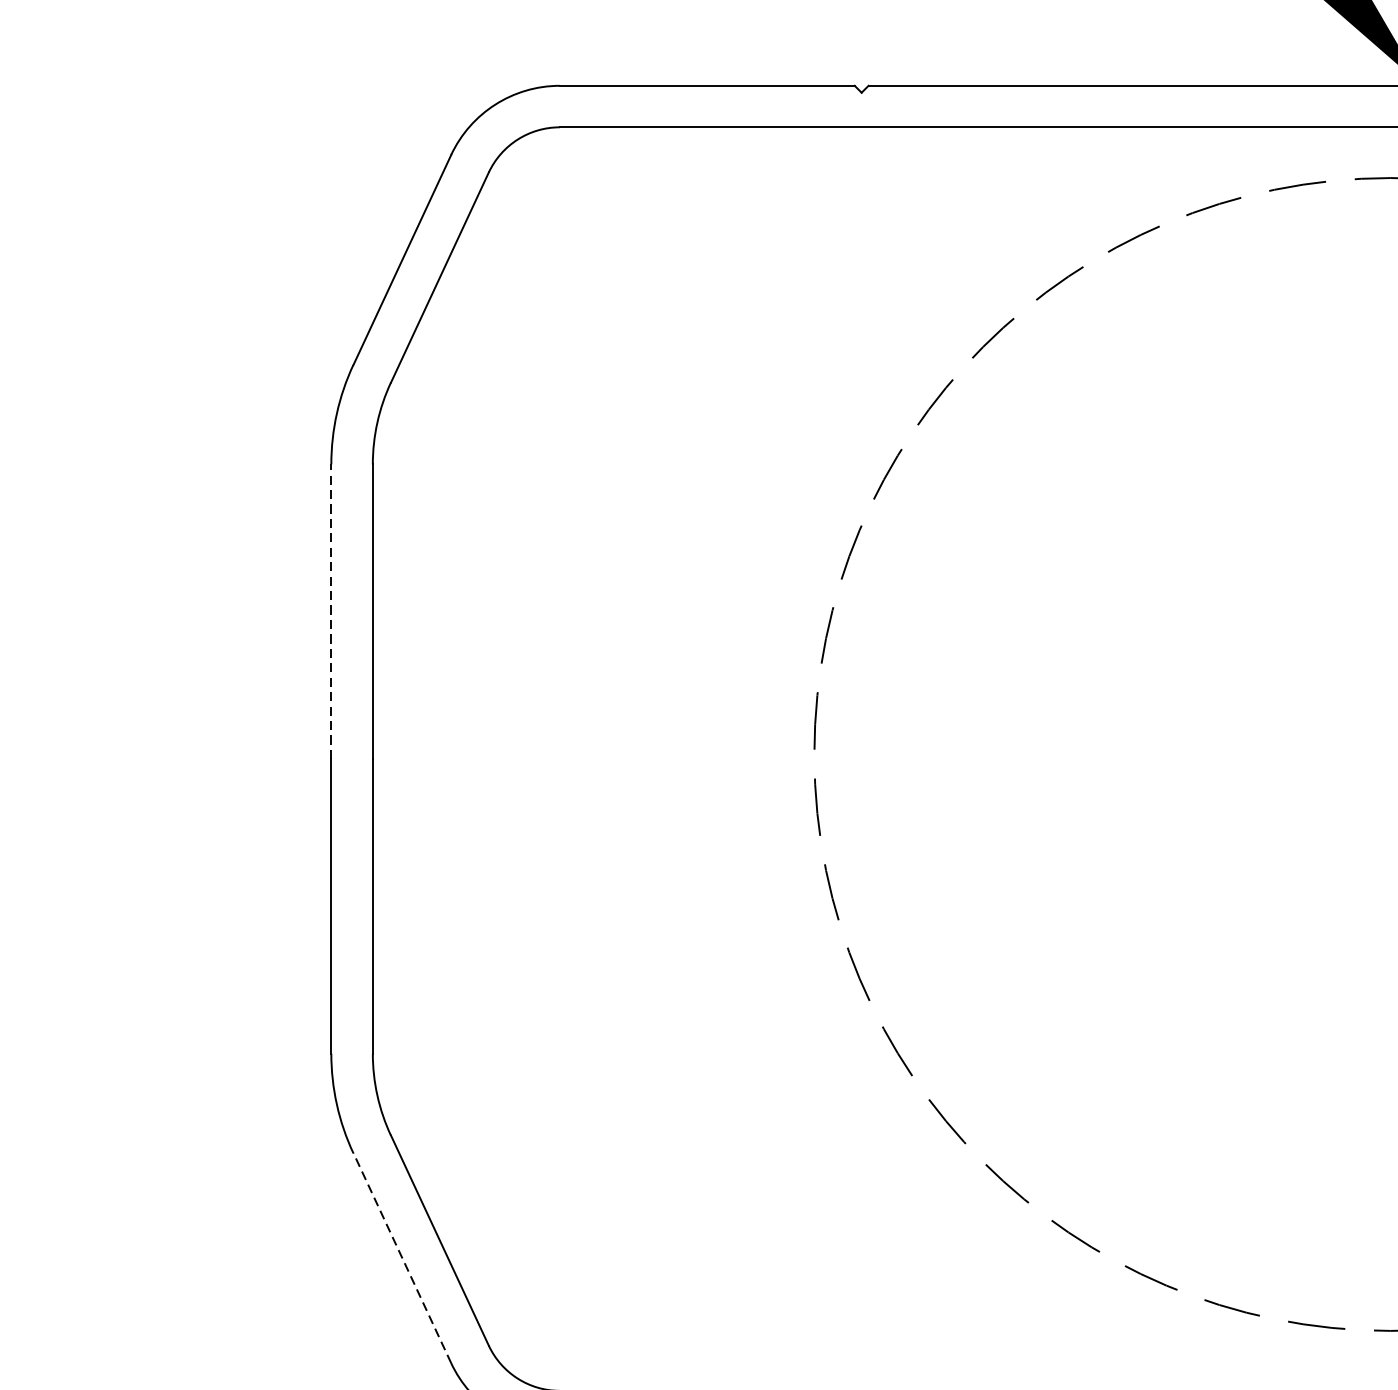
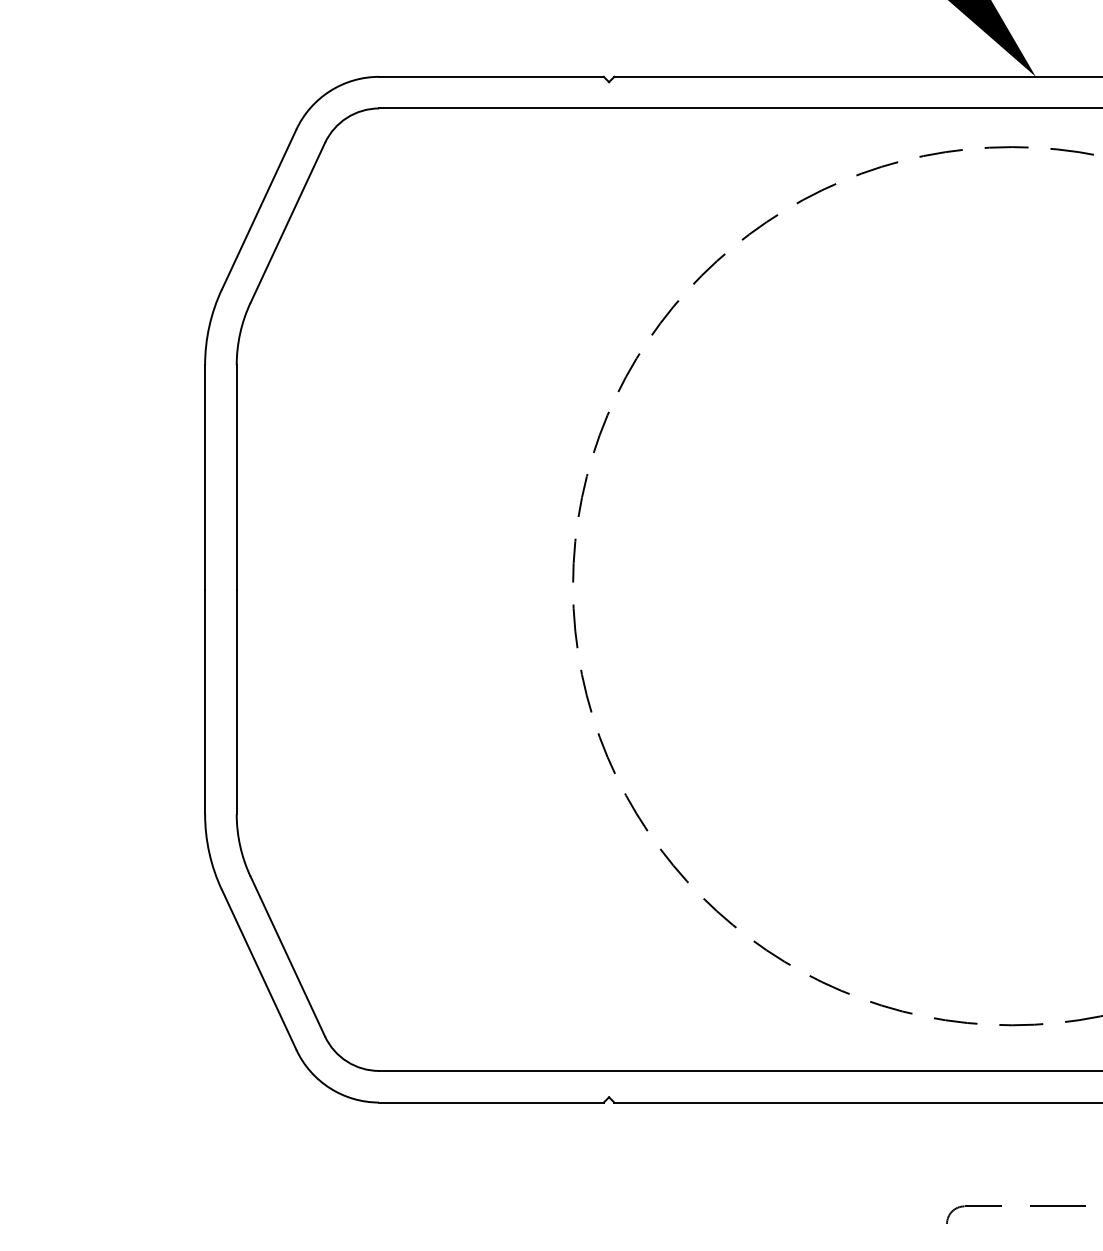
line: (331, 610) -> (205, 476), dashed -> solid
line: (401, 1257) -> (258, 969), dashed -> solid

